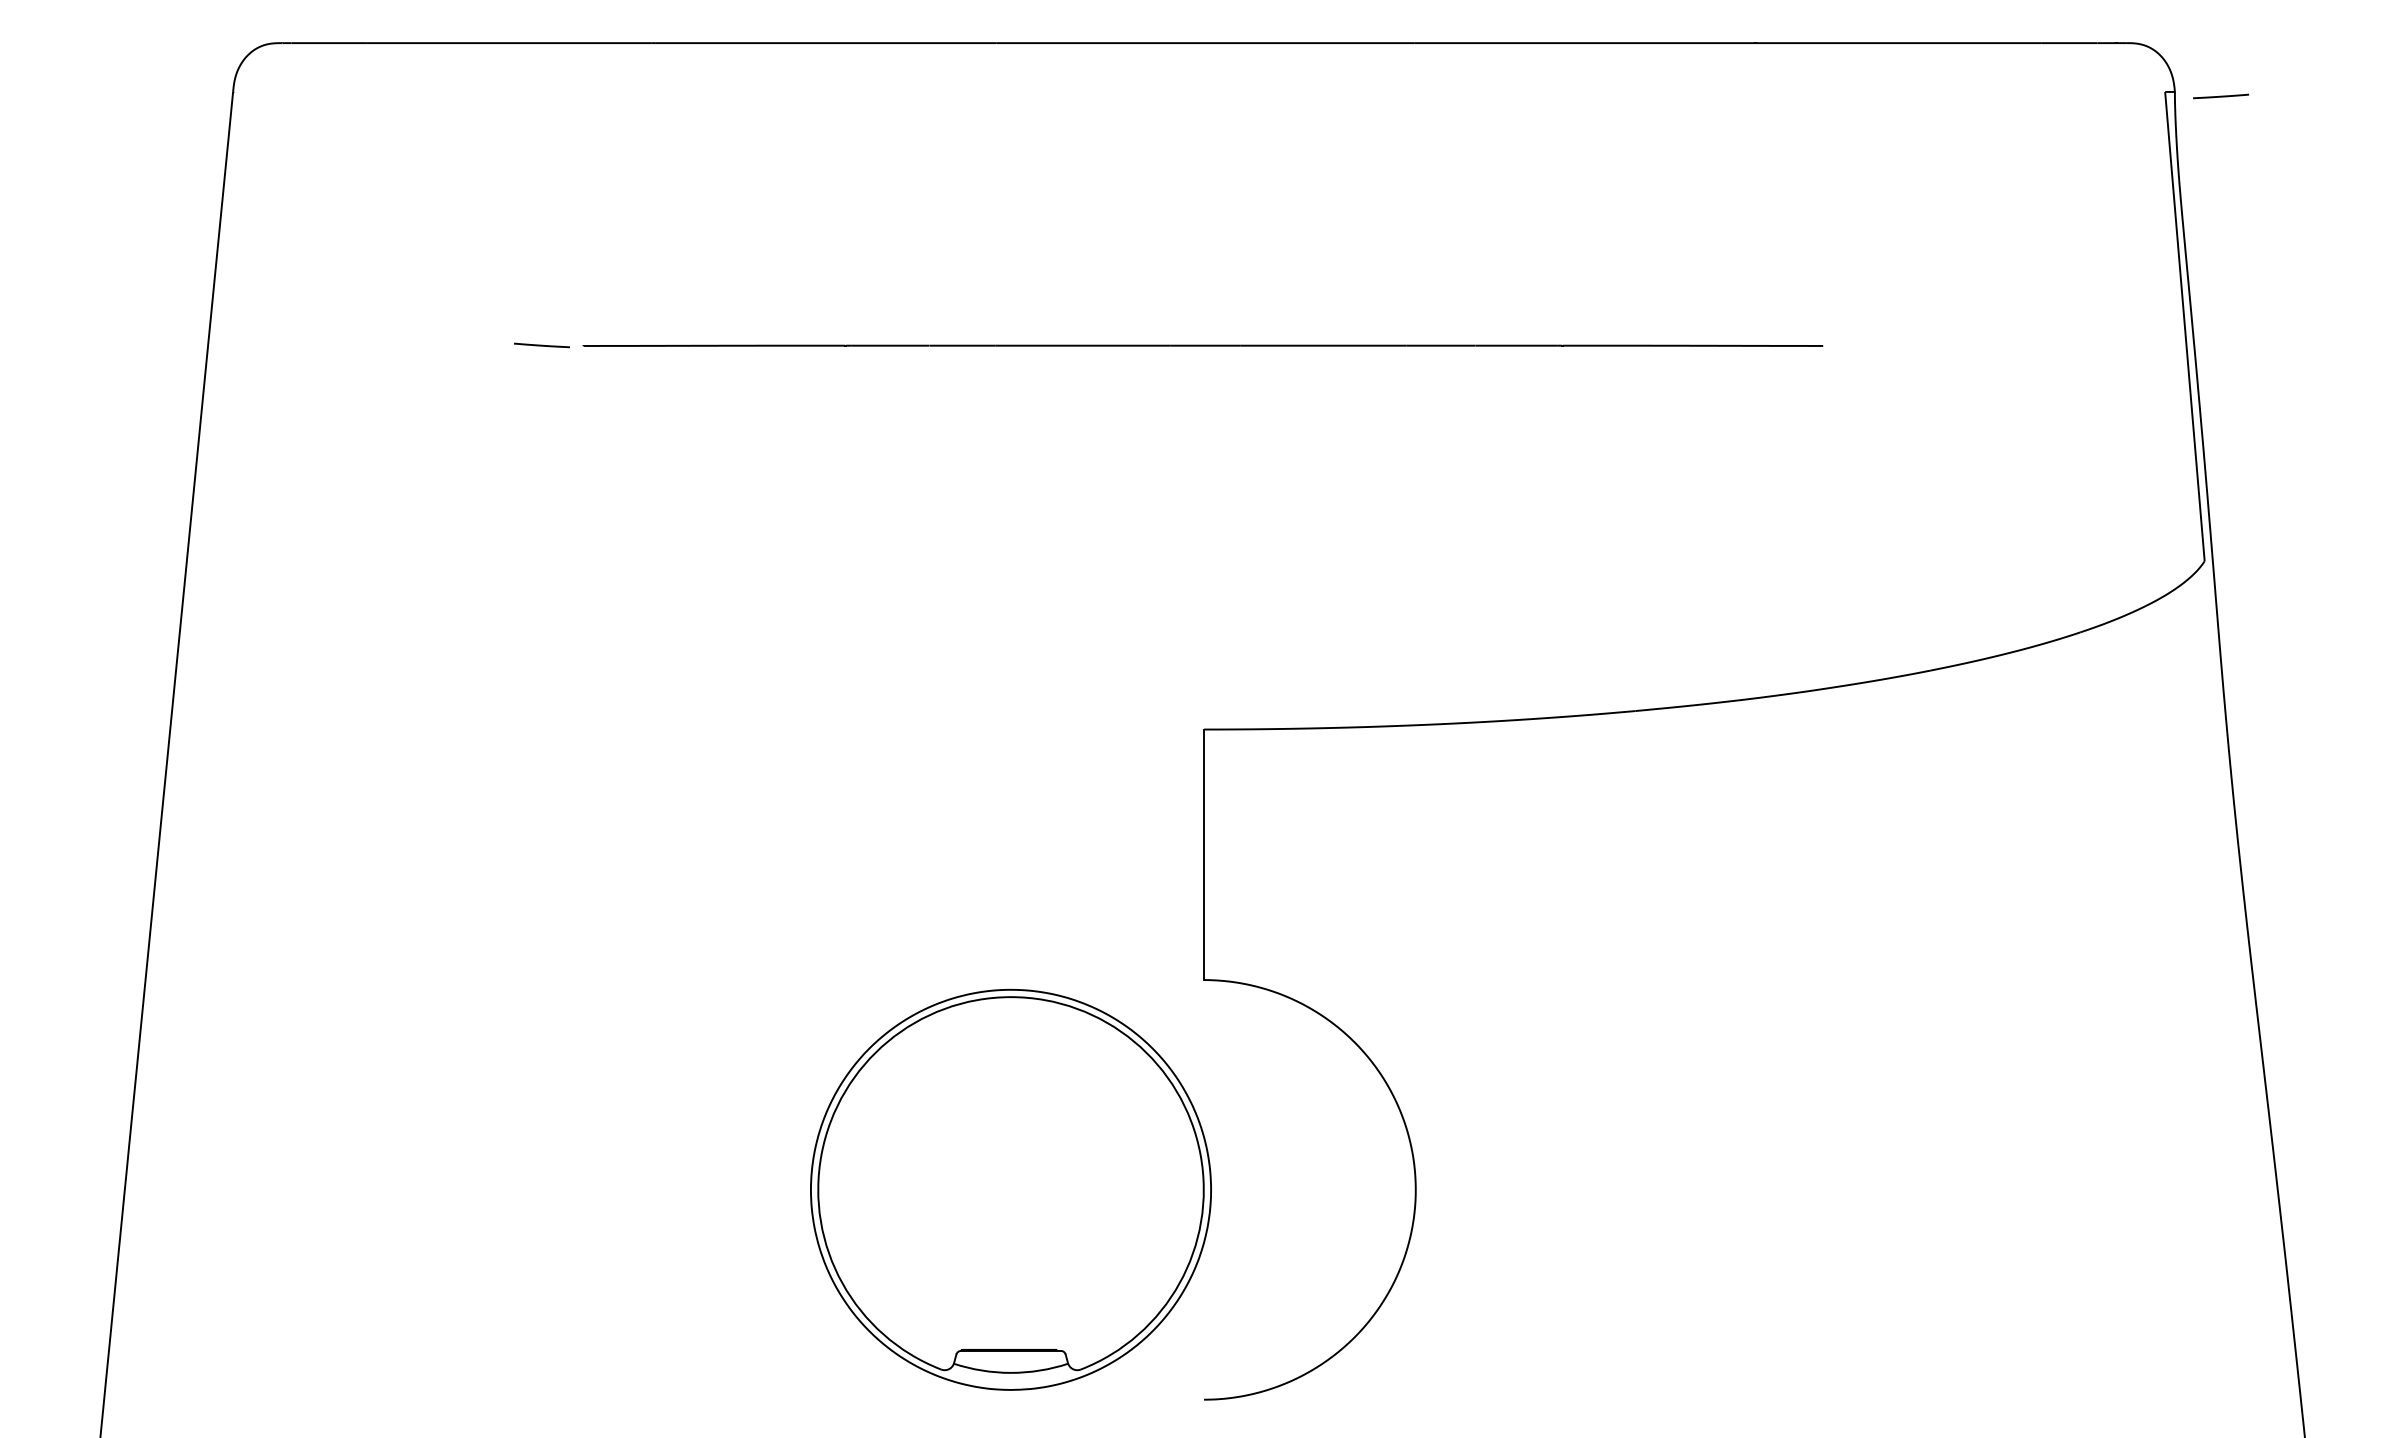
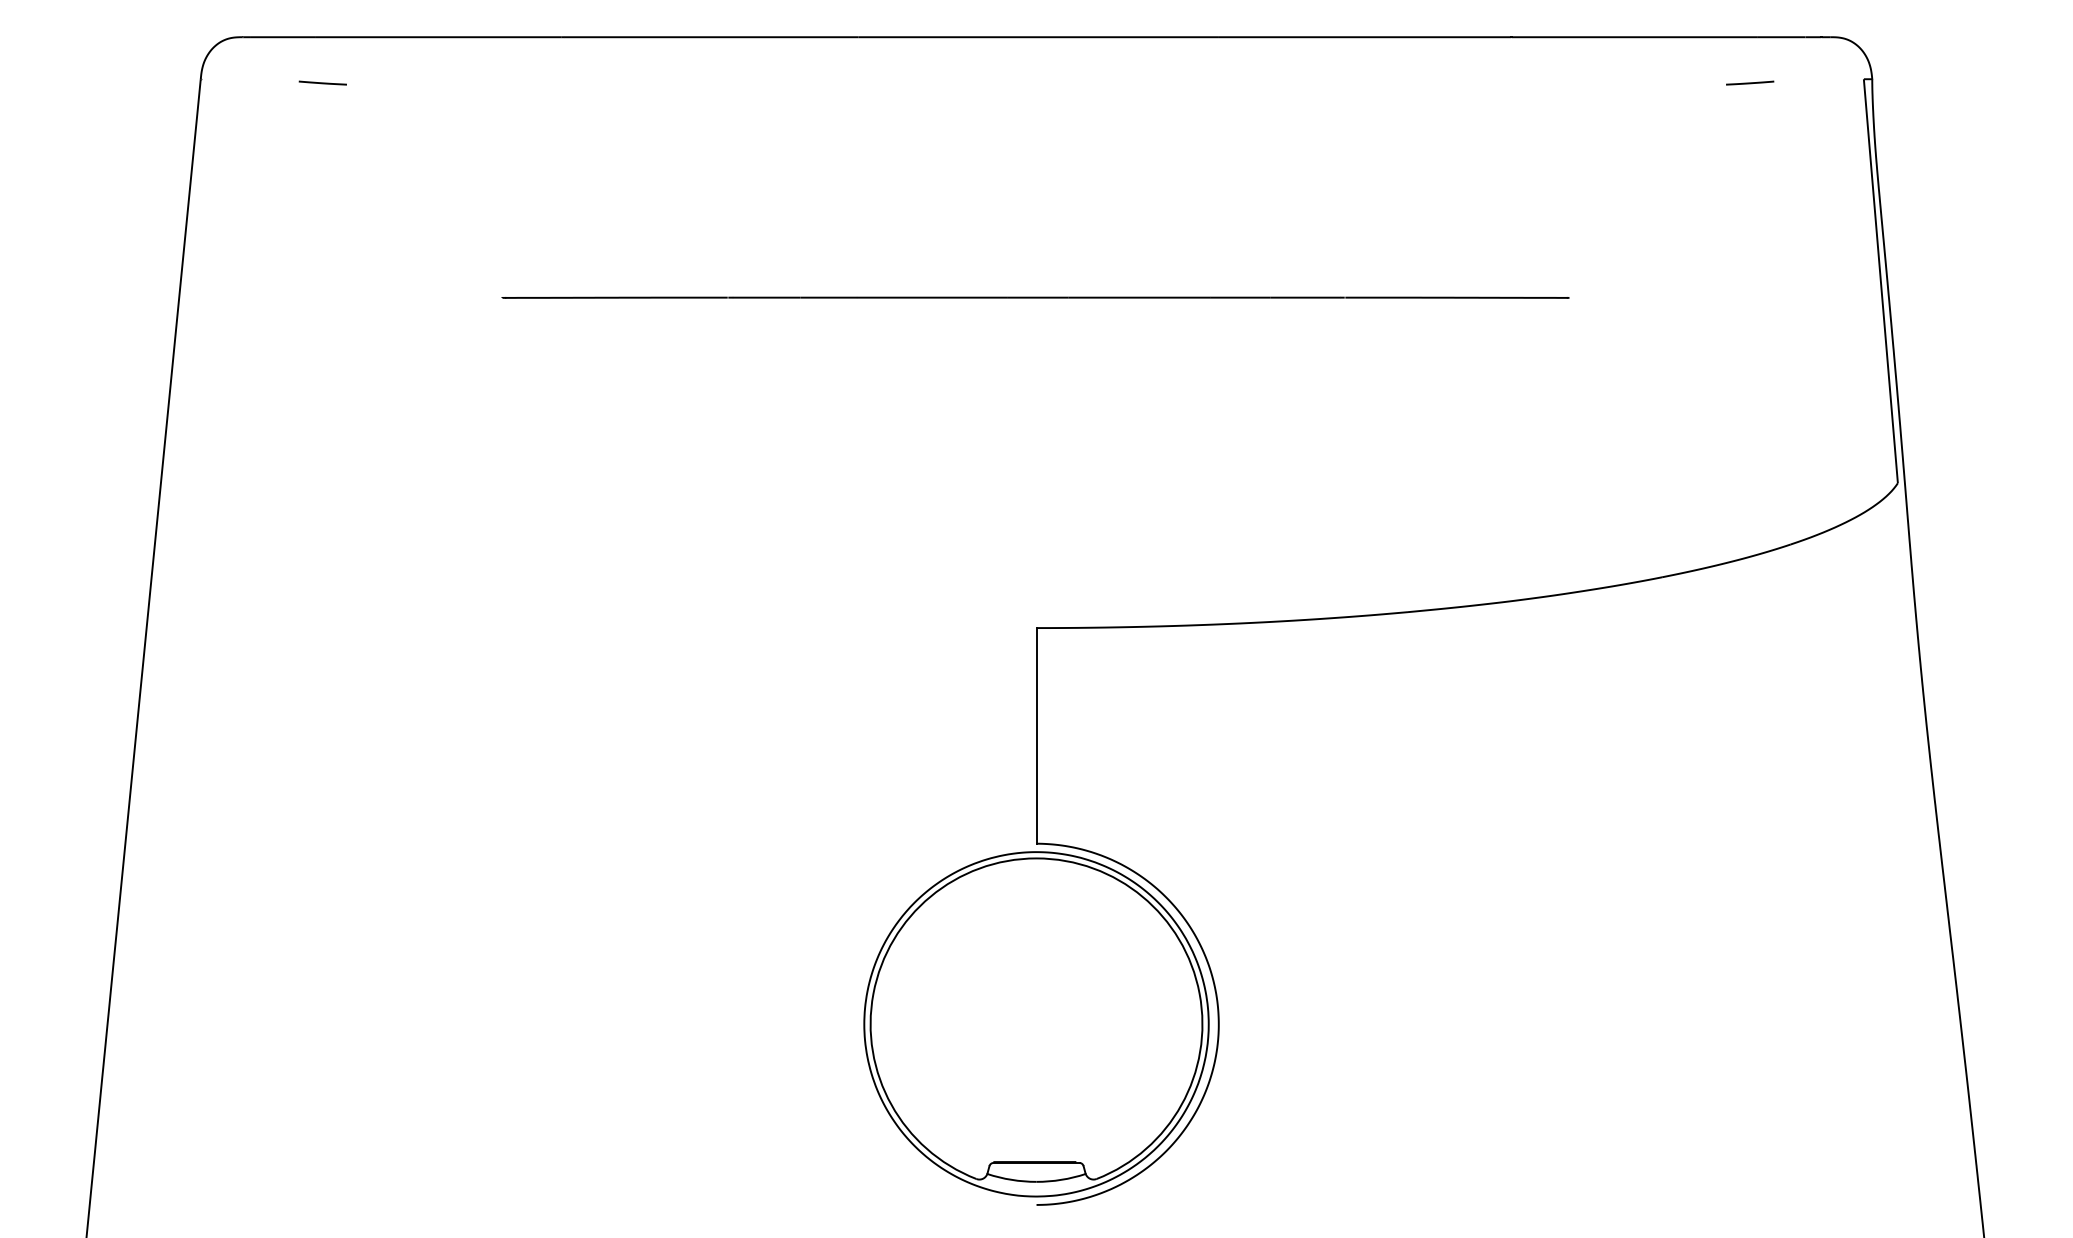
line: (2220, 96) -> (1749, 83), moved
line: (541, 345) -> (322, 83), moved
part: (1010, 1189) -> (1036, 1024), moved

